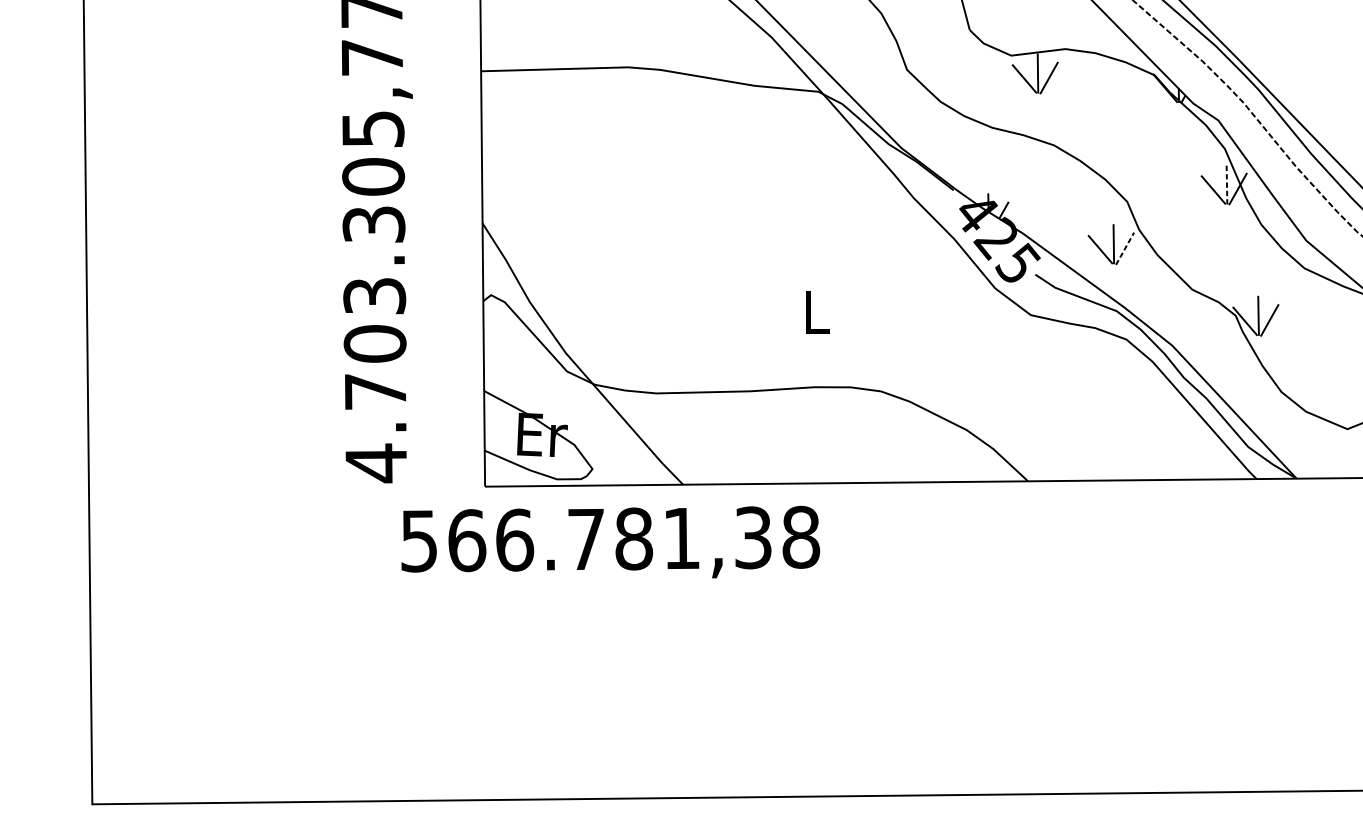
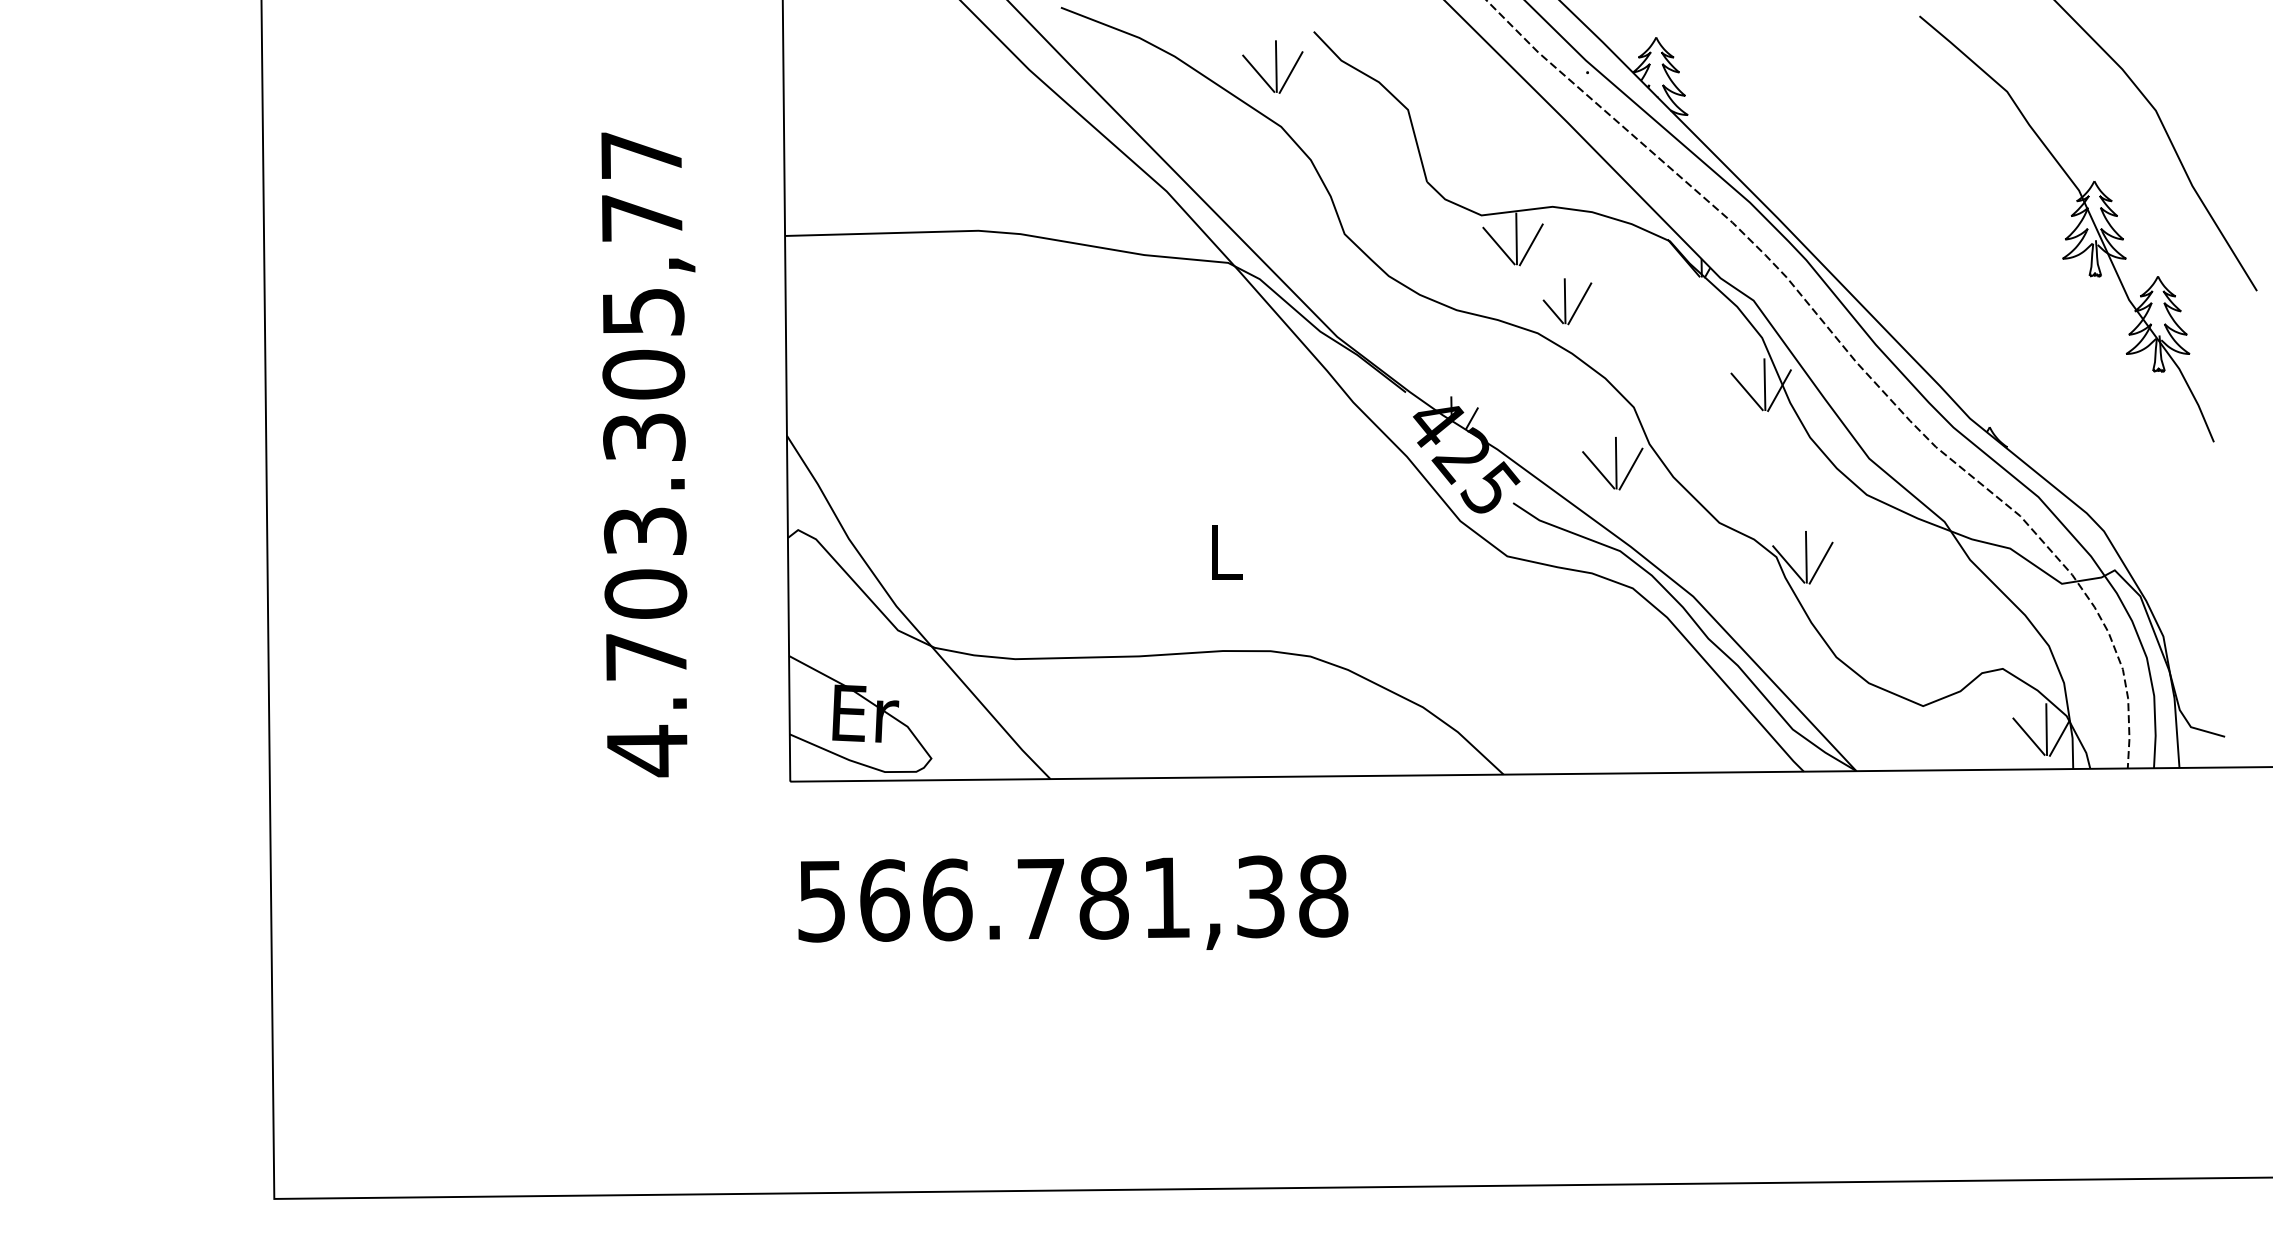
part: (1076, 121) -> (1567, 301), added
line: (1226, 184) -> (1764, 384), dashed -> solid
line: (1125, 248) -> (1631, 468), dashed -> solid
text: (610, 541) -> (1073, 901), moved

